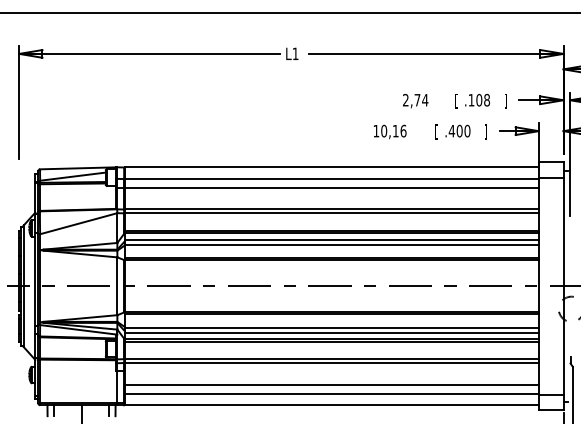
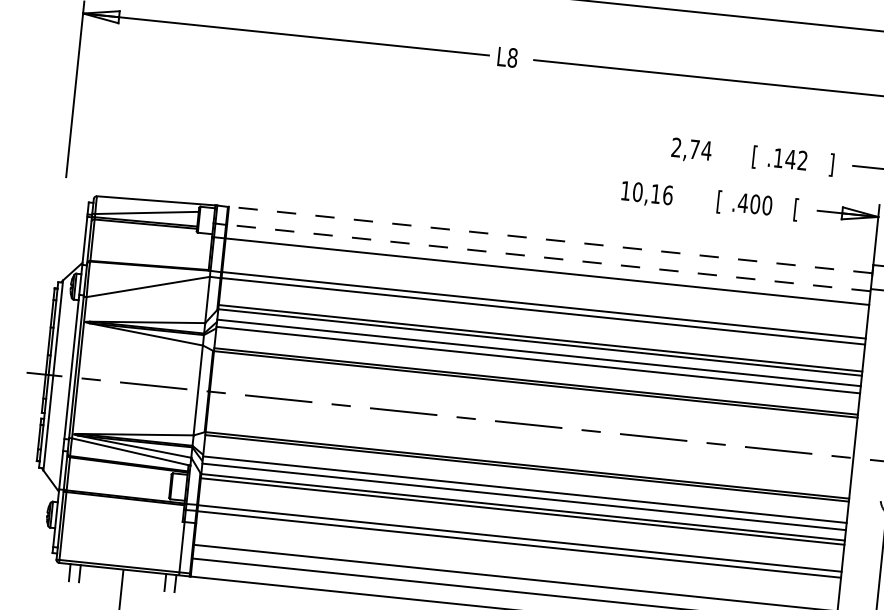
text: (295, 53) -> (512, 57), L1 -> L8
text: (483, 99) -> (797, 158), .108 -> .142
text: (485, 131) -> (795, 209), ] -> [
line: (331, 167) -> (550, 240), solid -> dashed
line: (331, 178) -> (548, 257), solid -> dashed

